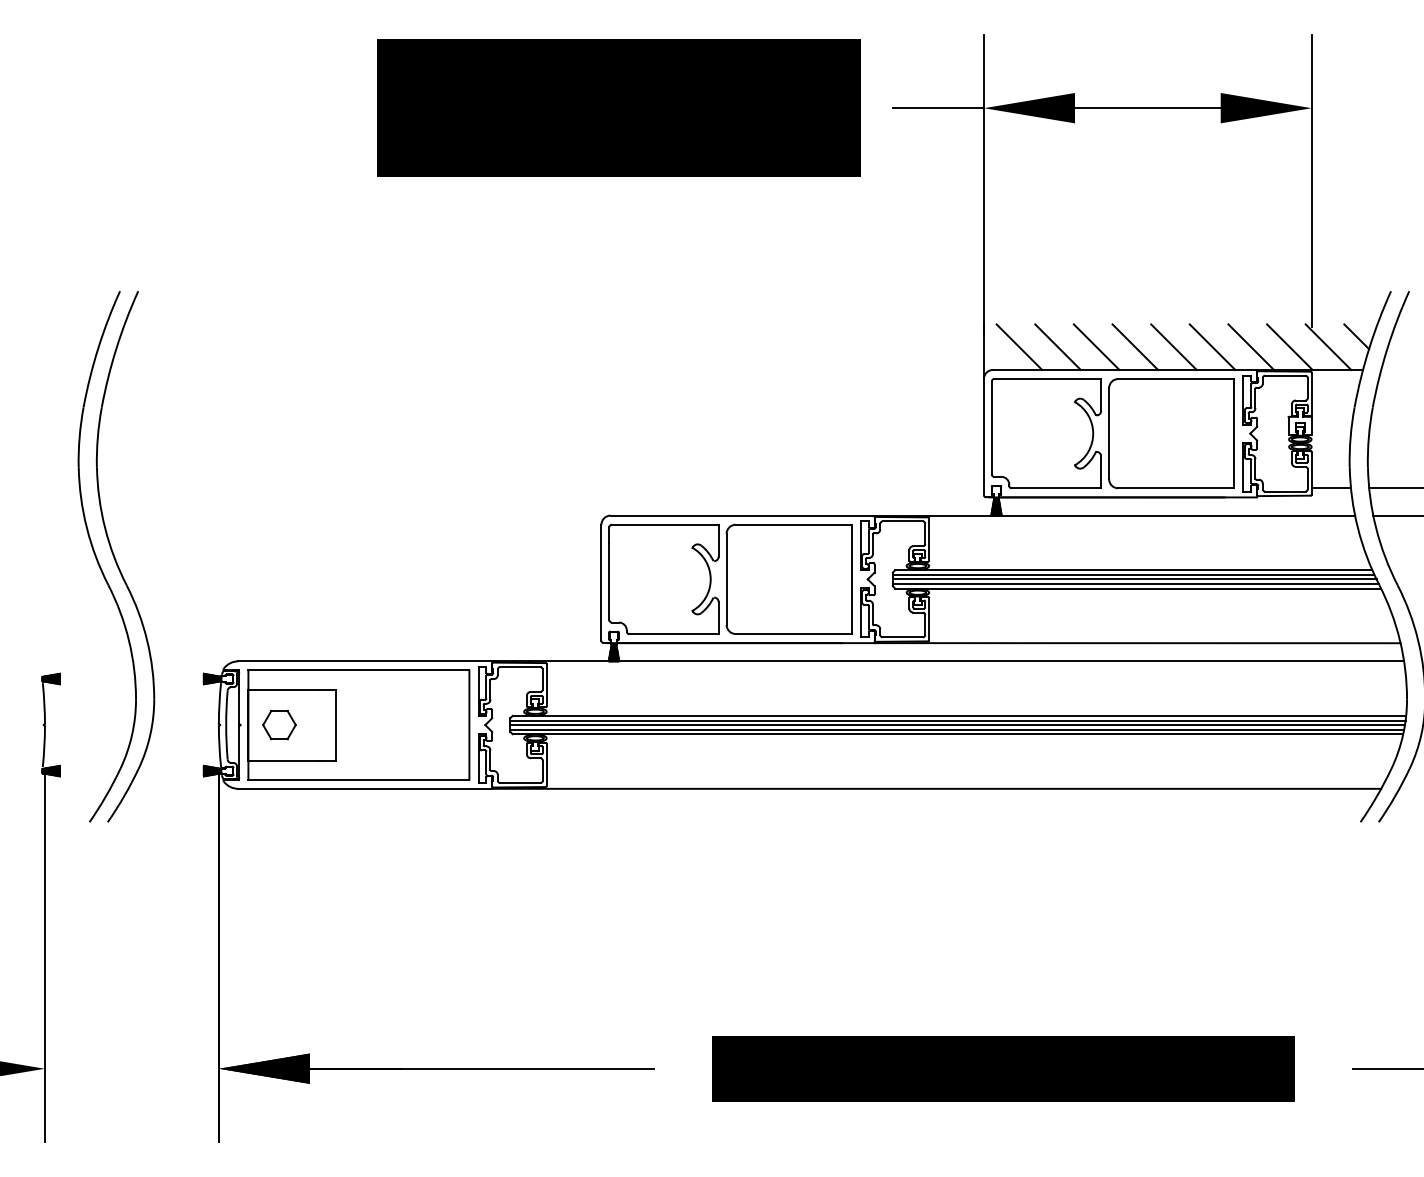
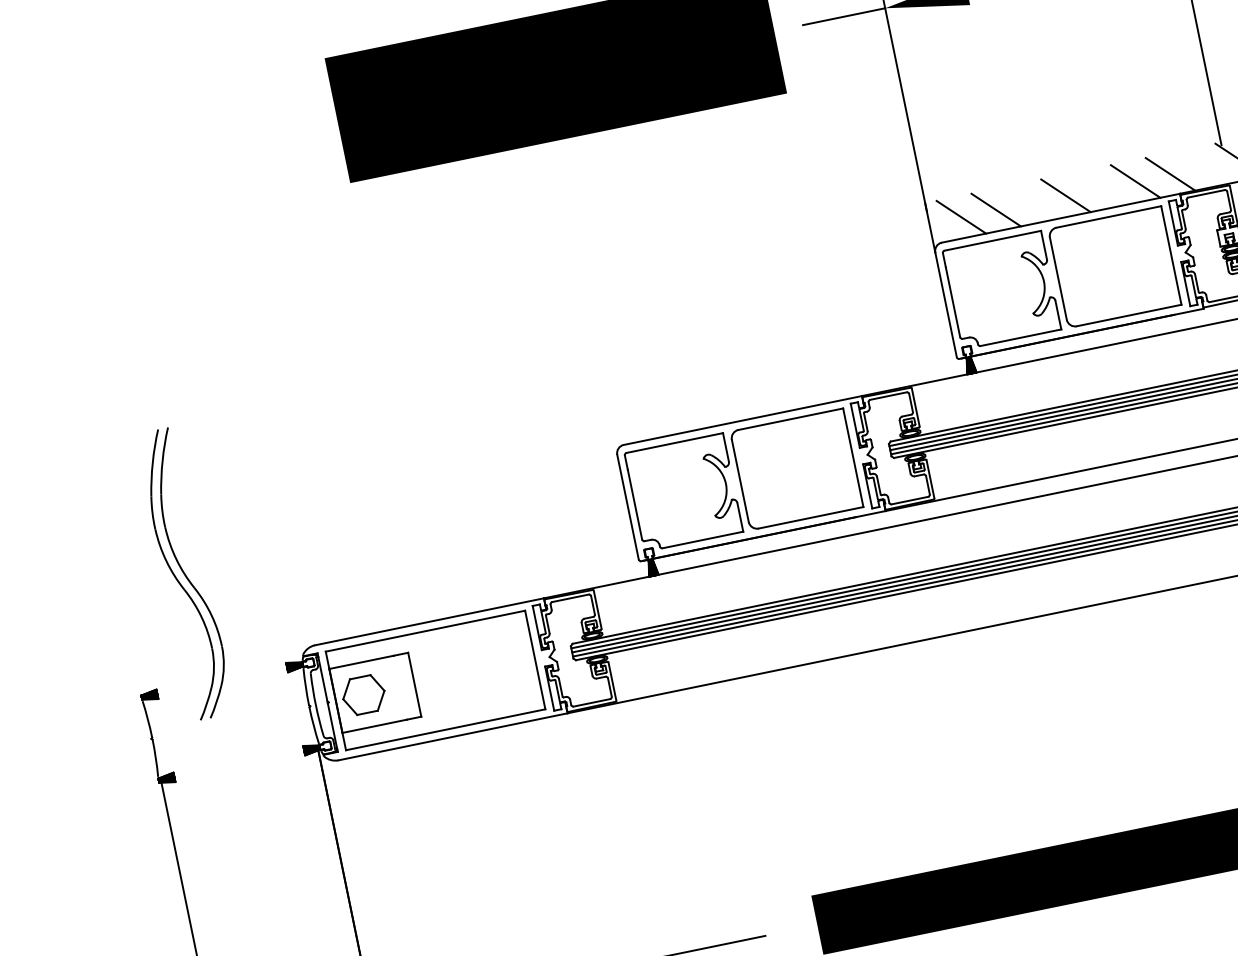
line: (1096, 346) -> (1030, 202), removed
line: (1173, 346) -> (1100, 188), removed
line: (1289, 346) -> (1204, 166), removed
part: (116, 556) -> (185, 573), size x0.6
part: (279, 725) -> (364, 695), size x1.4

